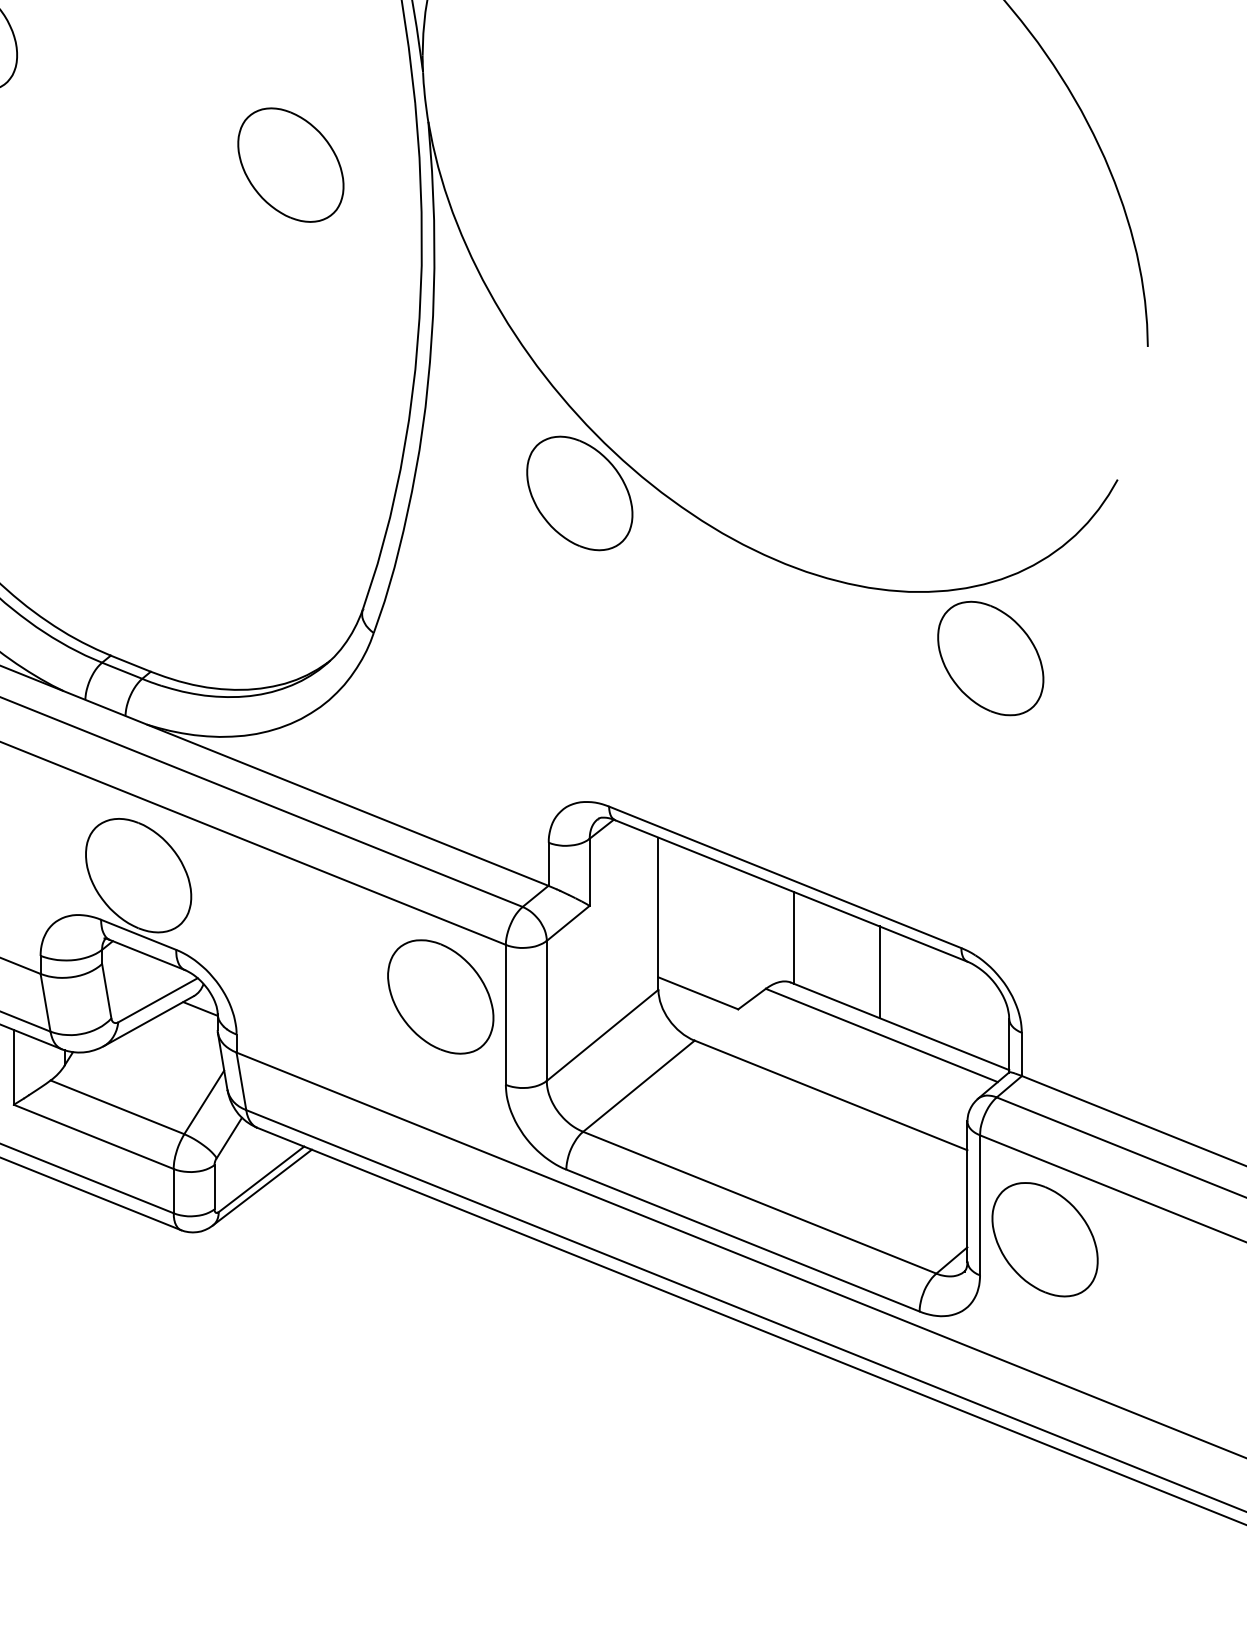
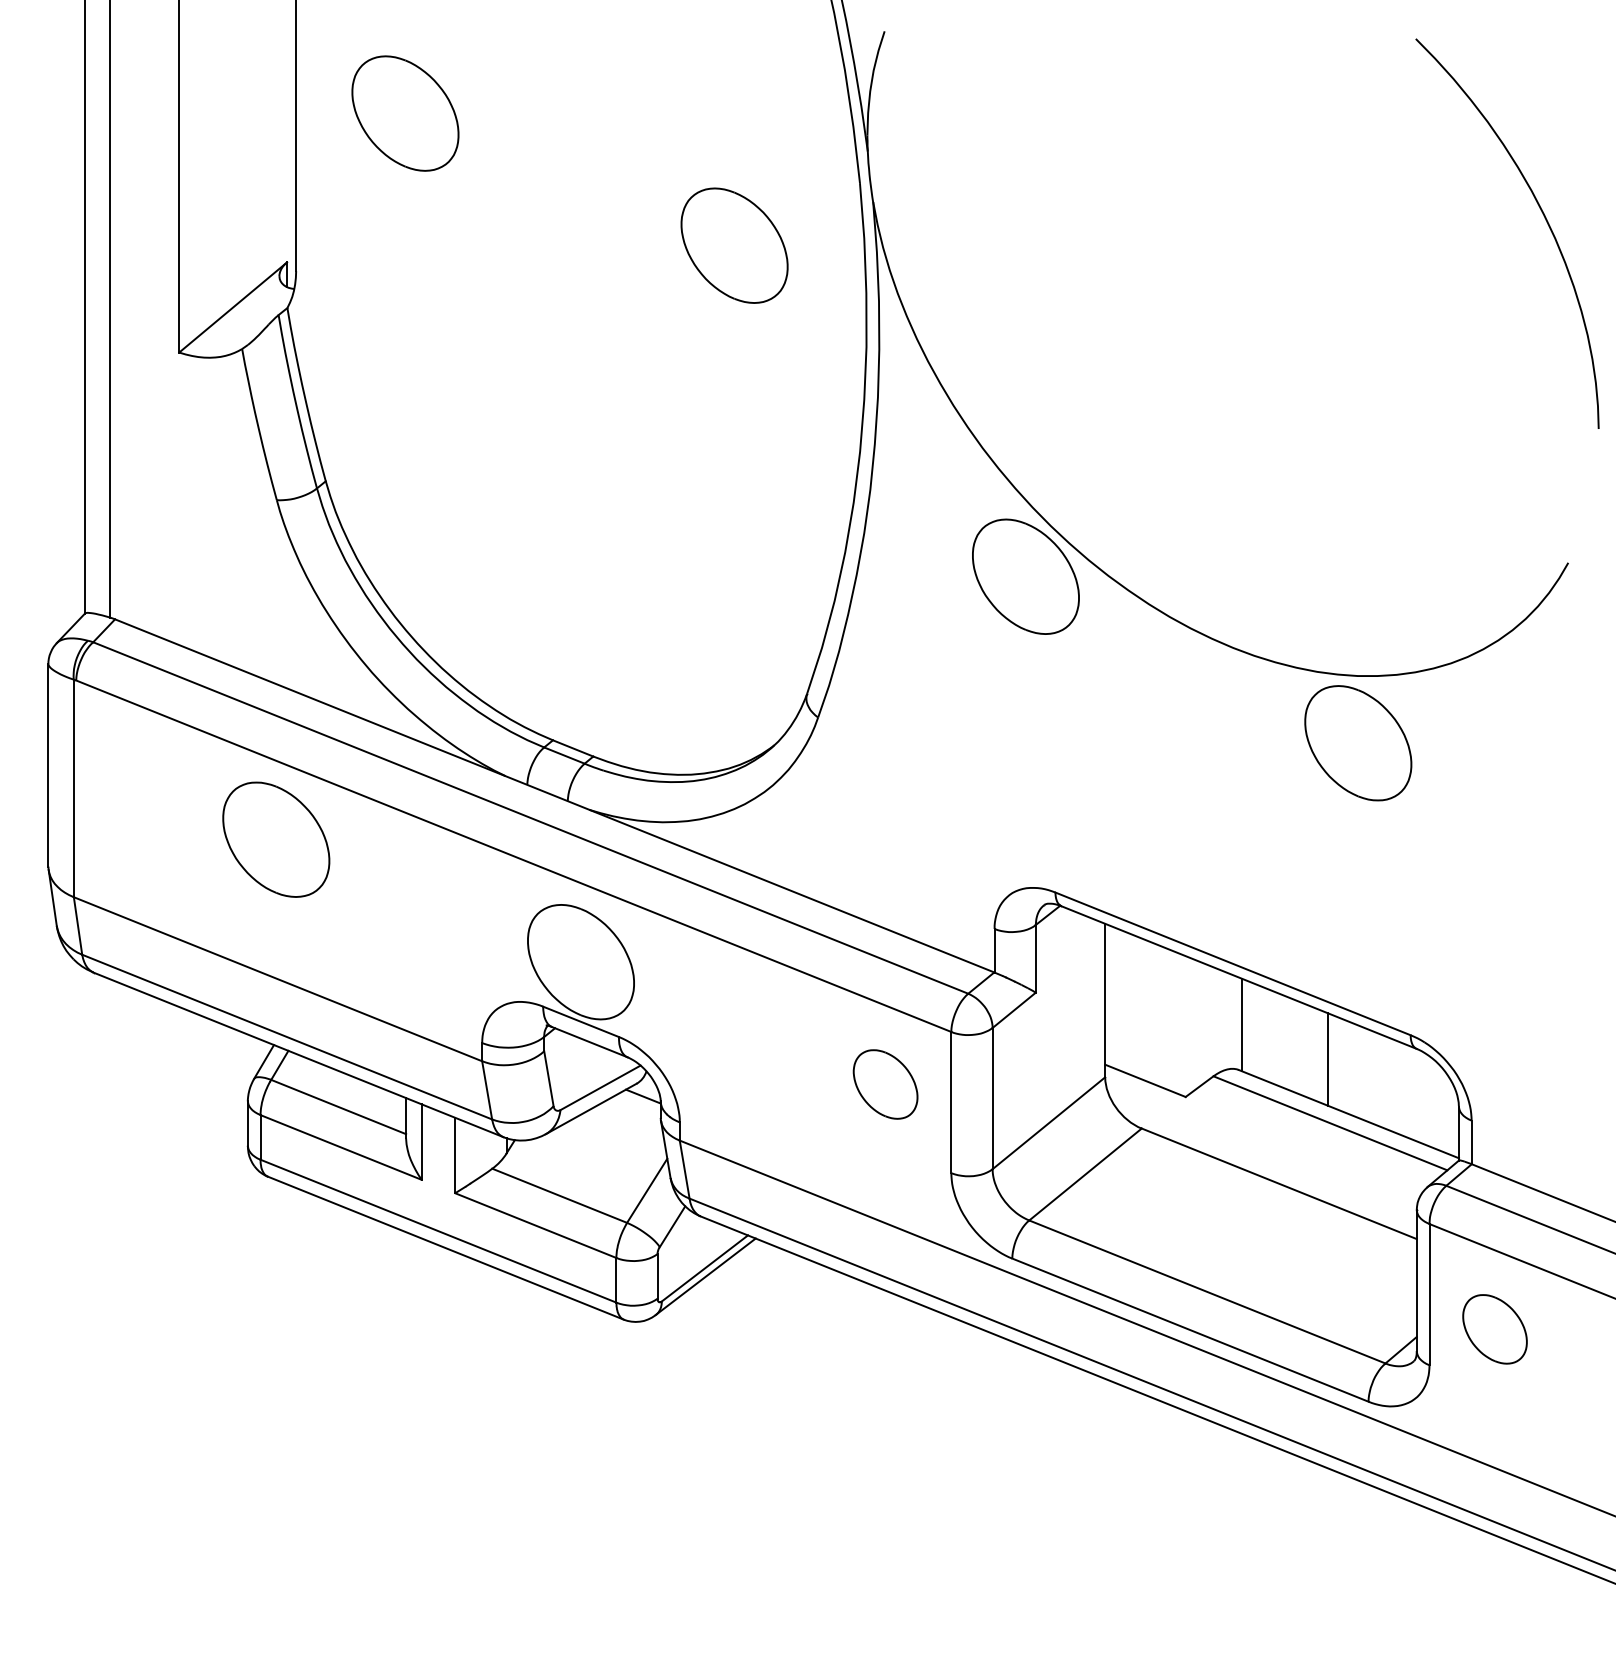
part: (990, 658) -> (1358, 743), moved
part: (440, 996) -> (885, 1084), size x0.6
part: (1044, 1239) -> (1494, 1329), size x0.6

